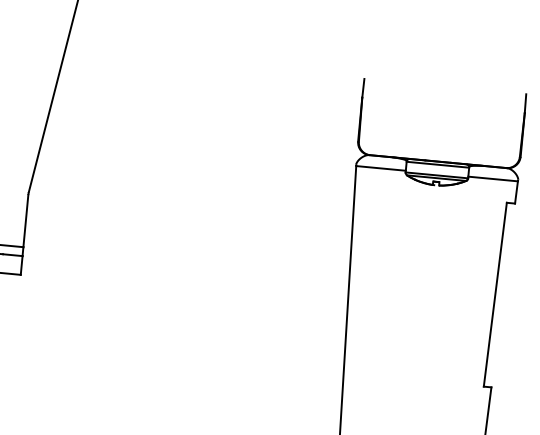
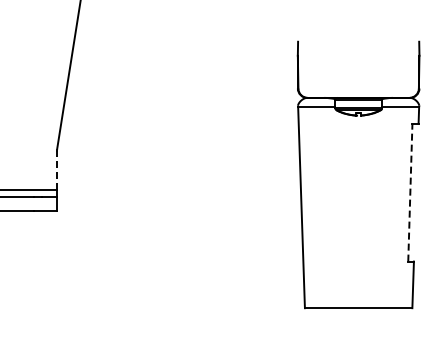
line: (25, 220) -> (56, 170), solid -> dashed
line: (495, 294) -> (410, 192), solid -> dashed

